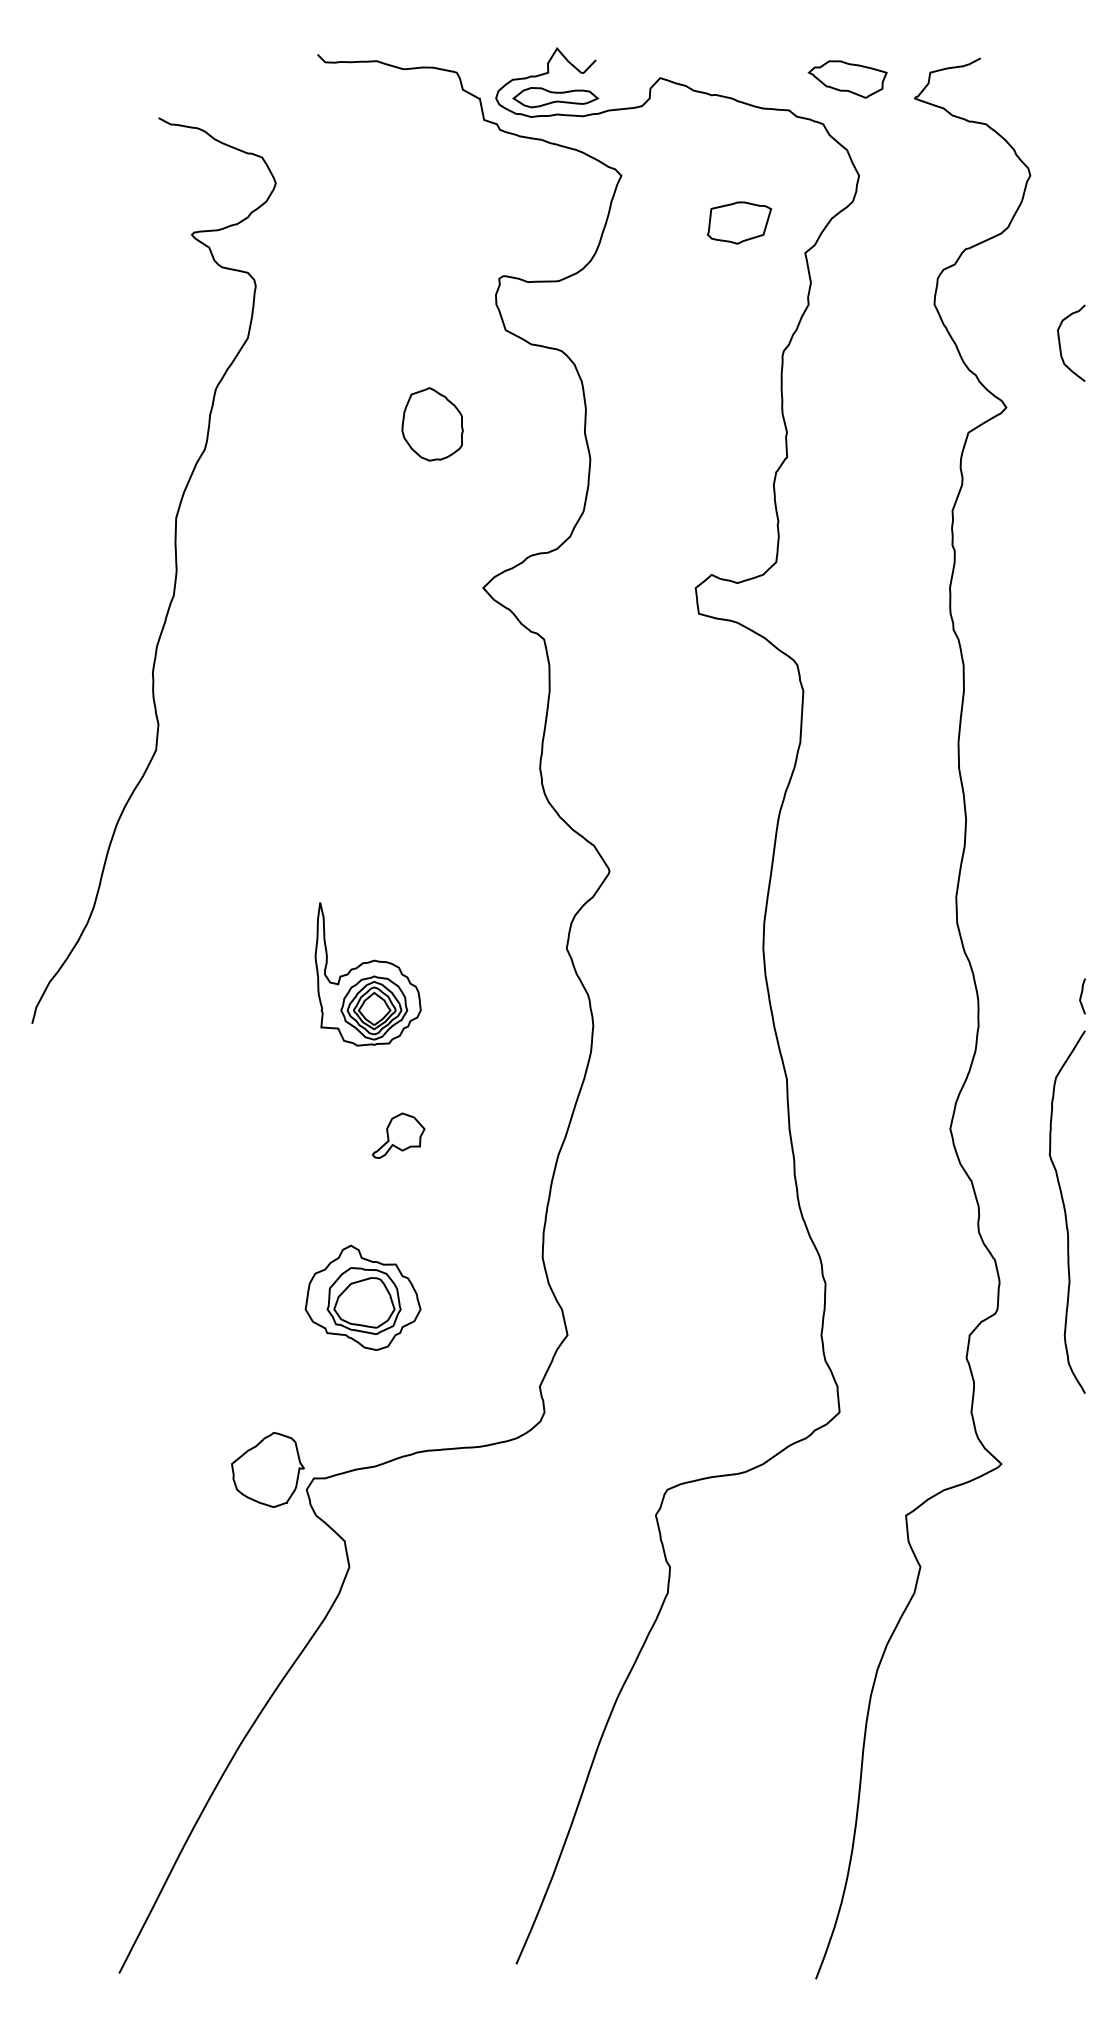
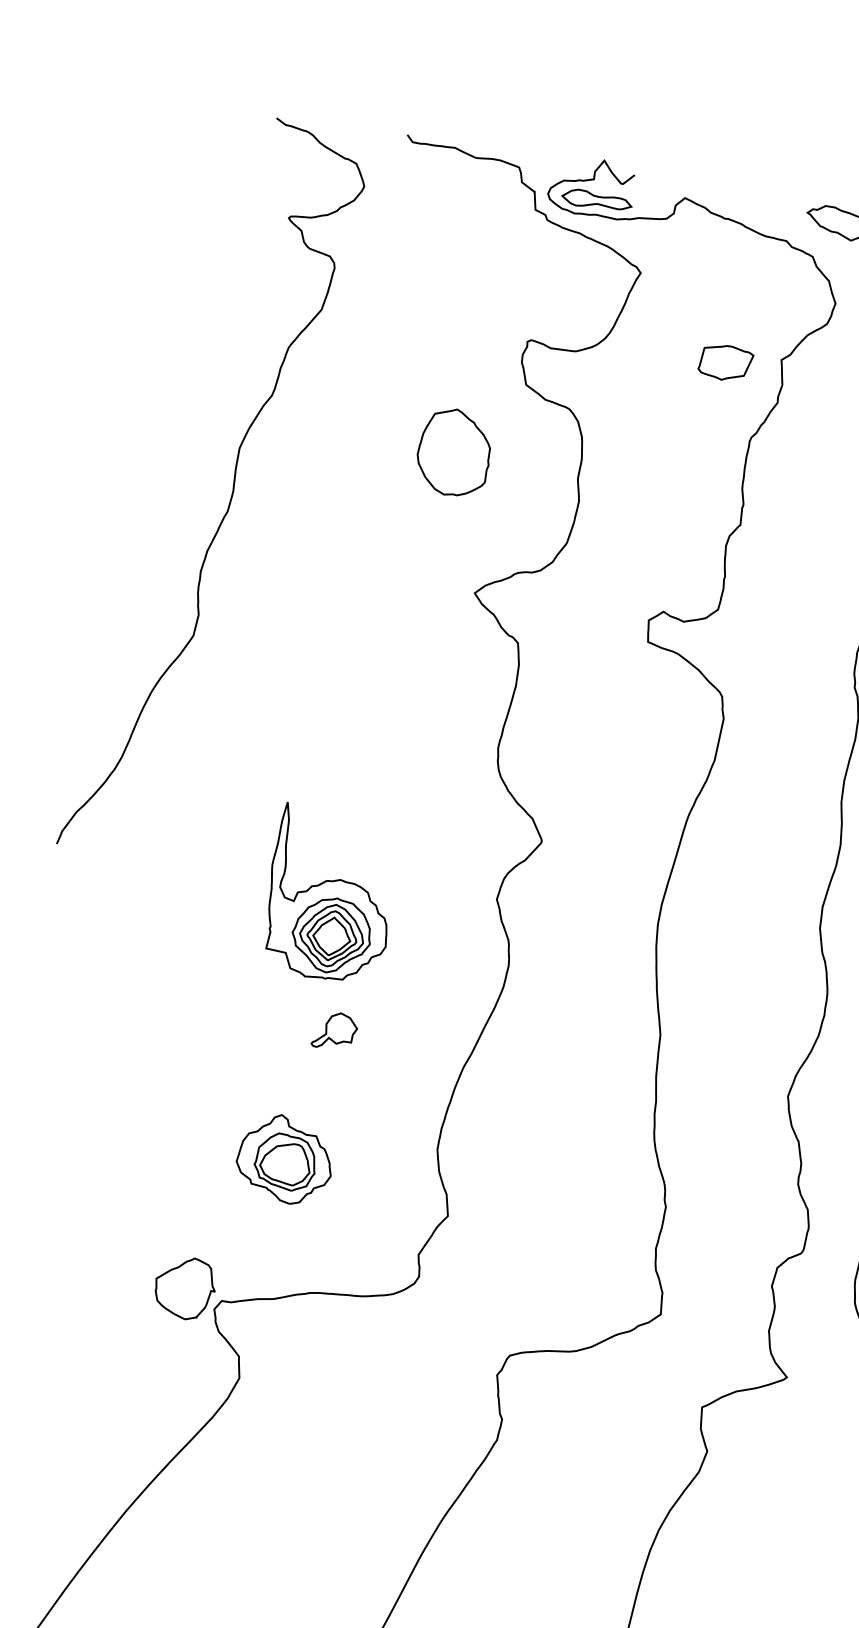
part: (739, 222) -> (725, 362), moved
part: (432, 424) -> (454, 452), size x1.43
curve: (175, 570) -> (232, 491), moved
part: (368, 974) -> (331, 895), size x1.43

